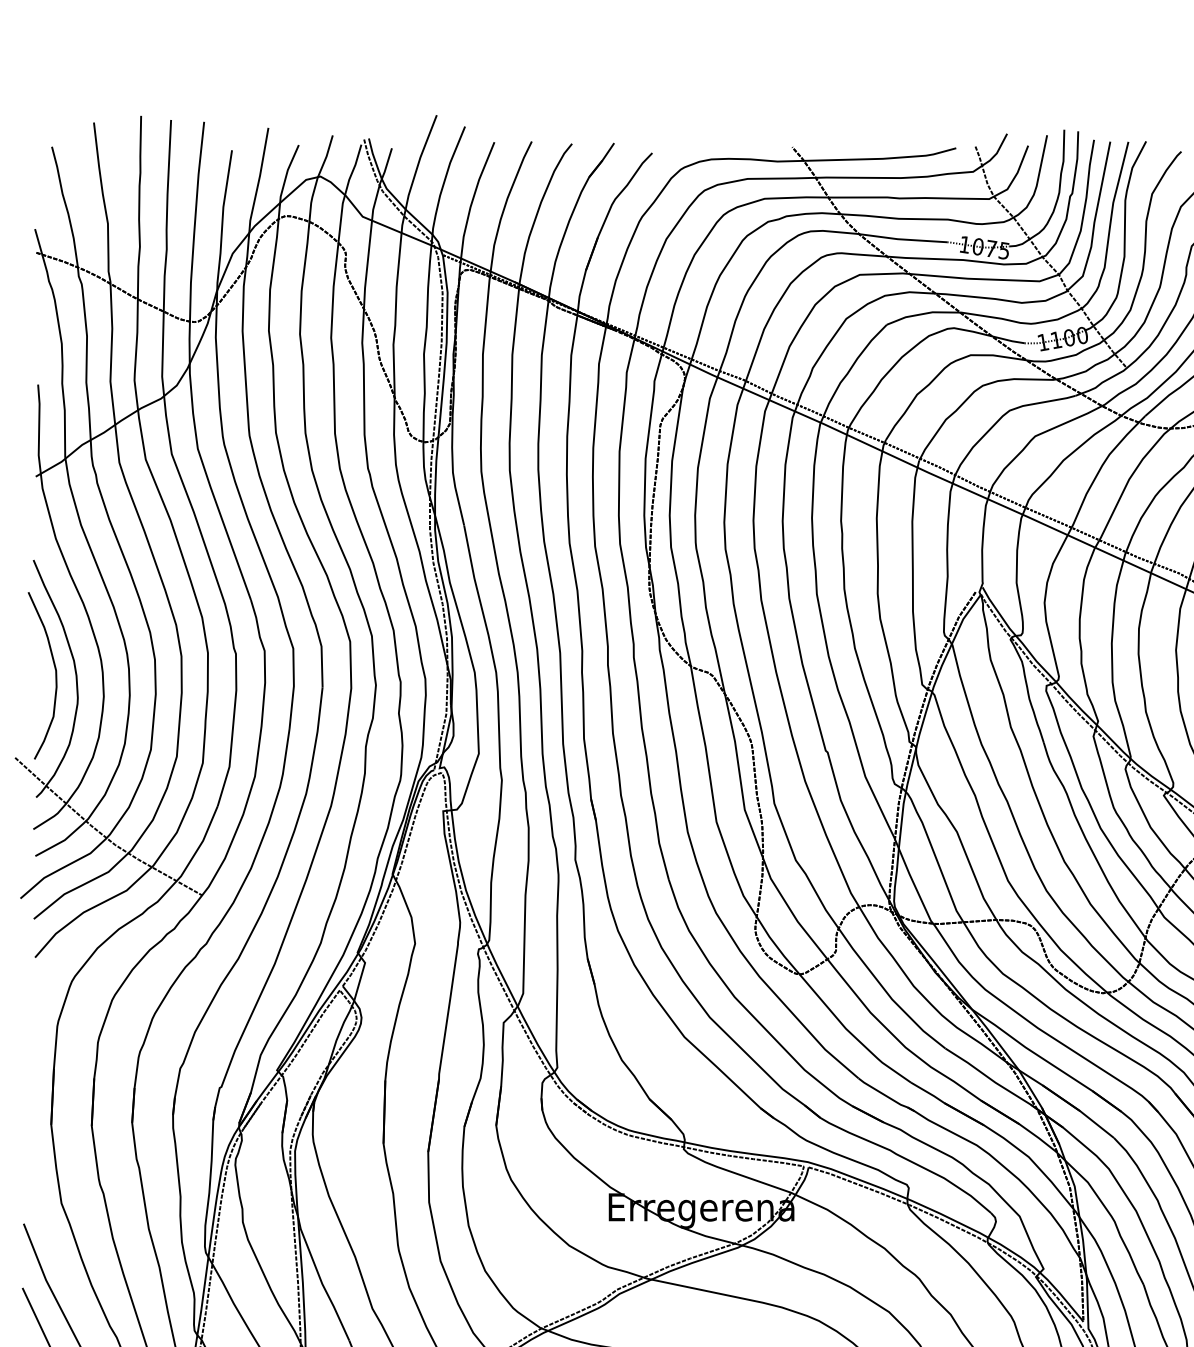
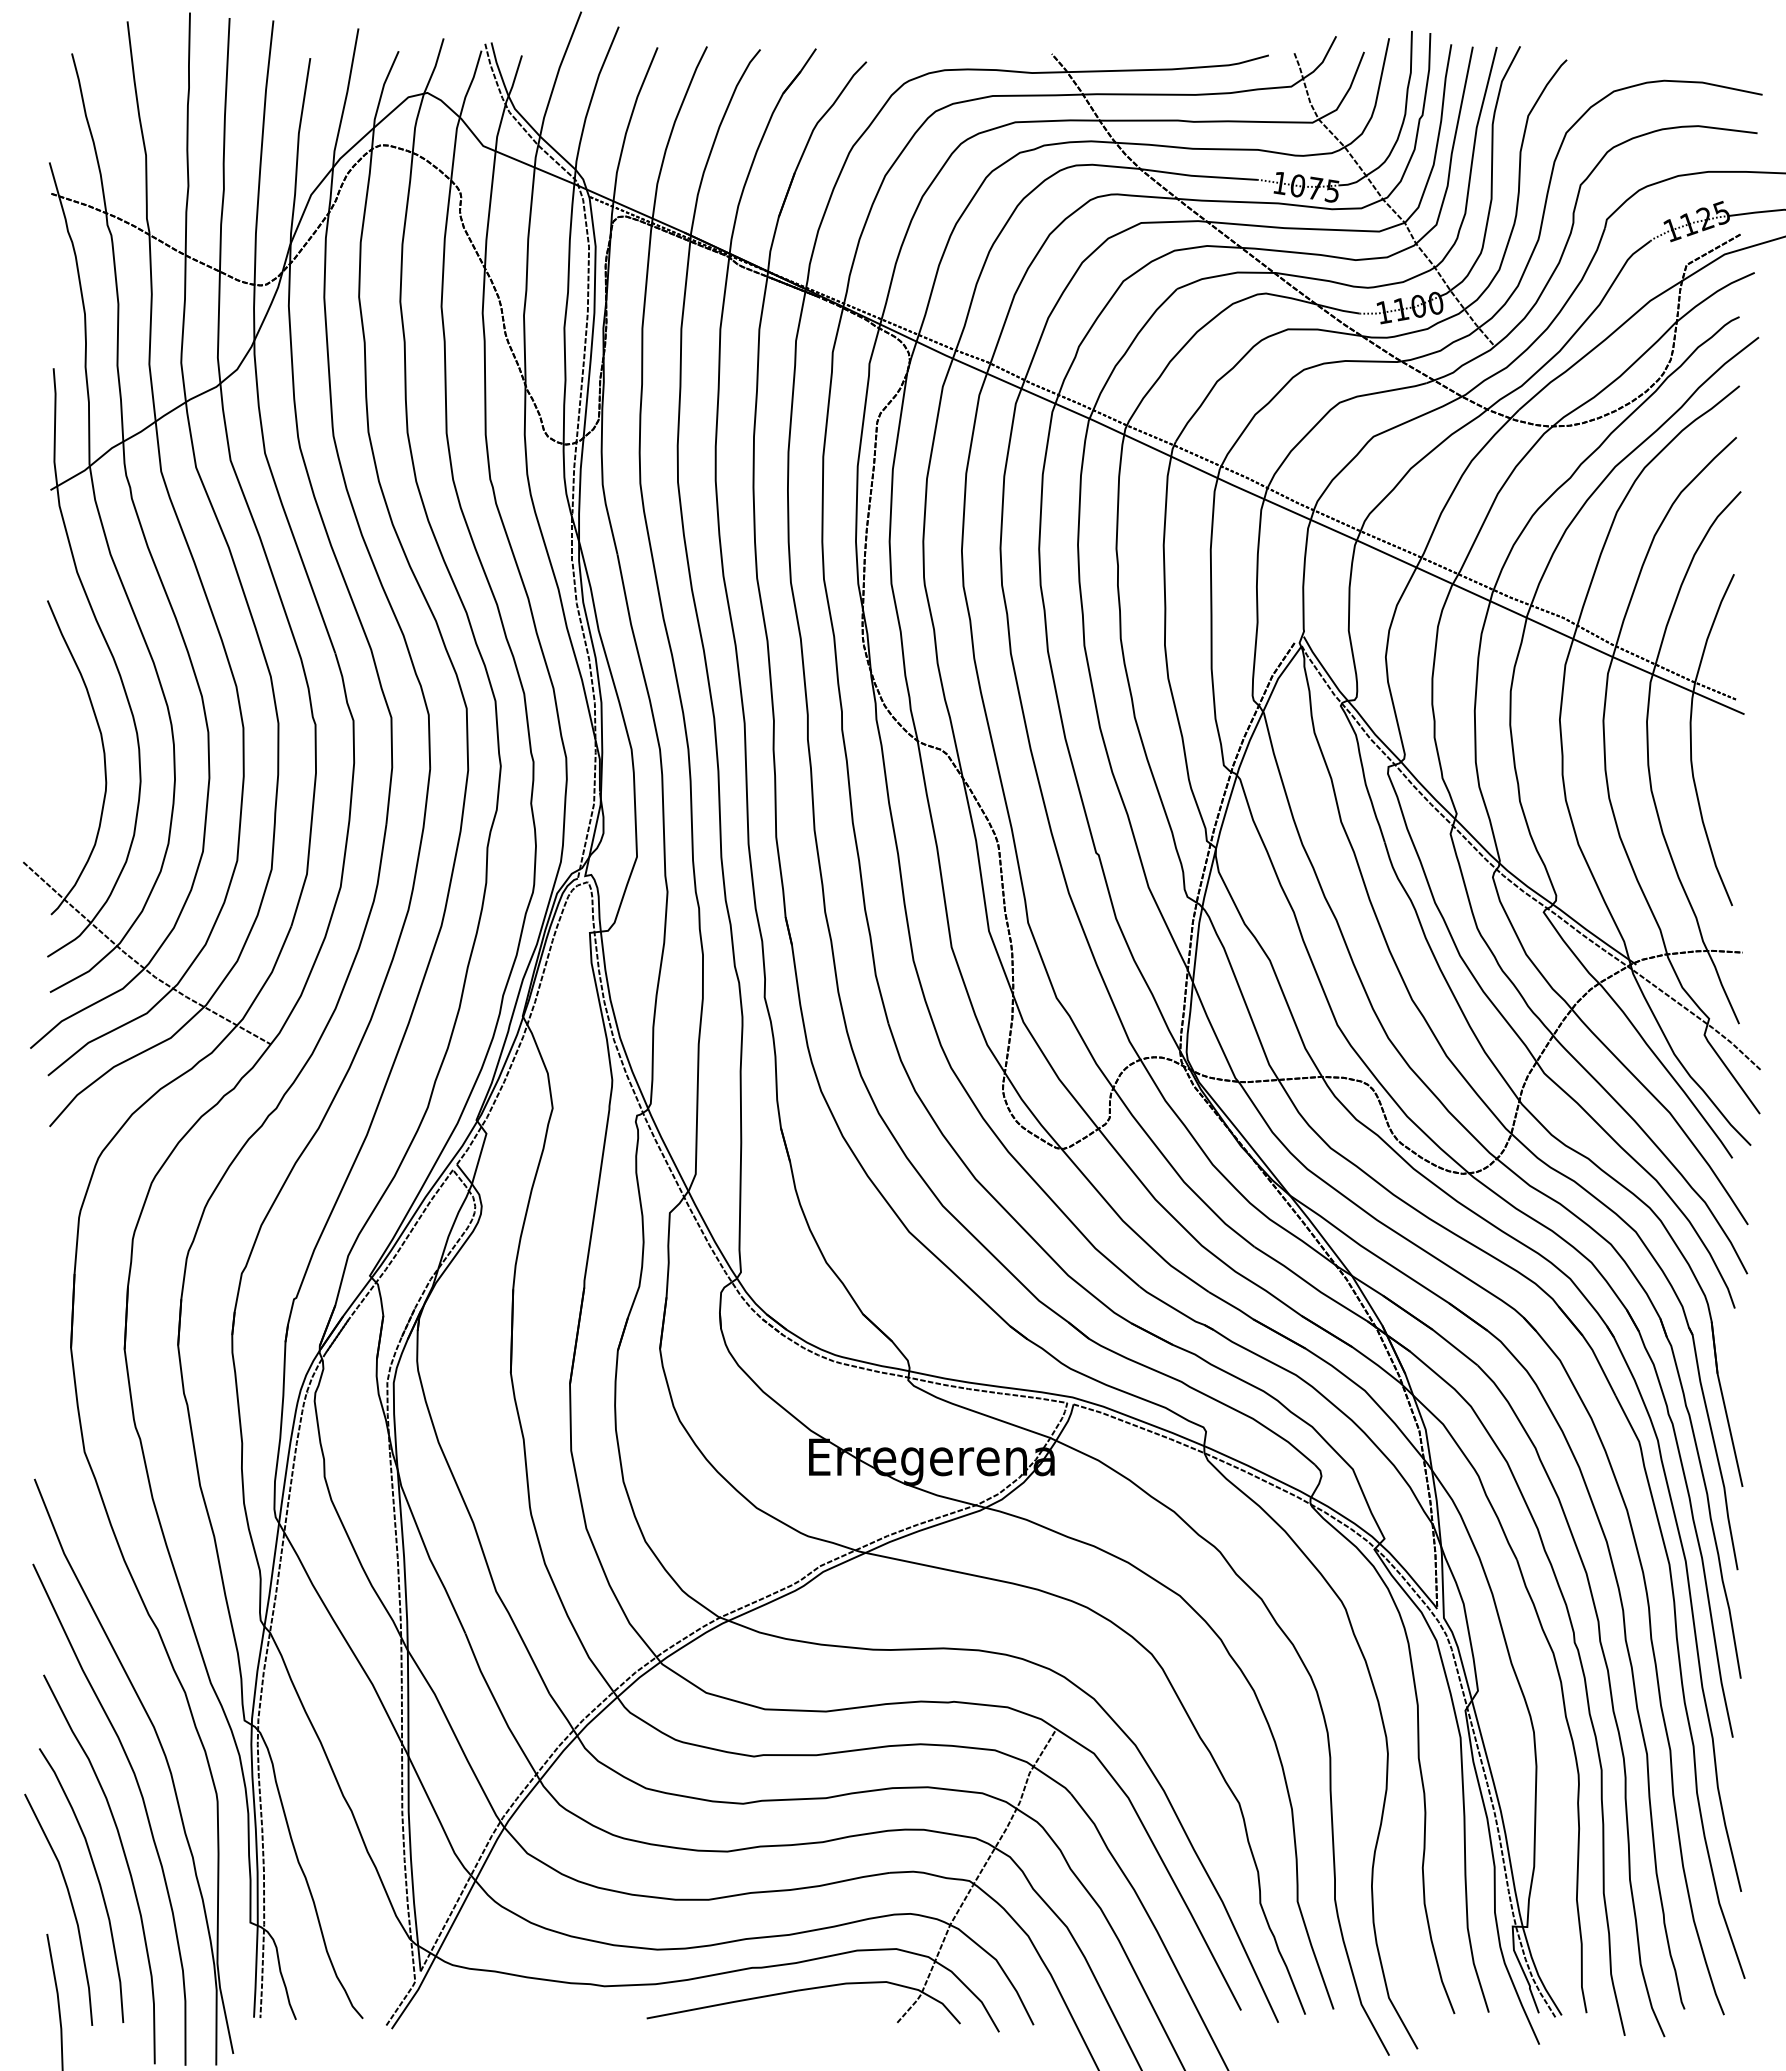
curve: (55, 675) -> (76, 753), removed

